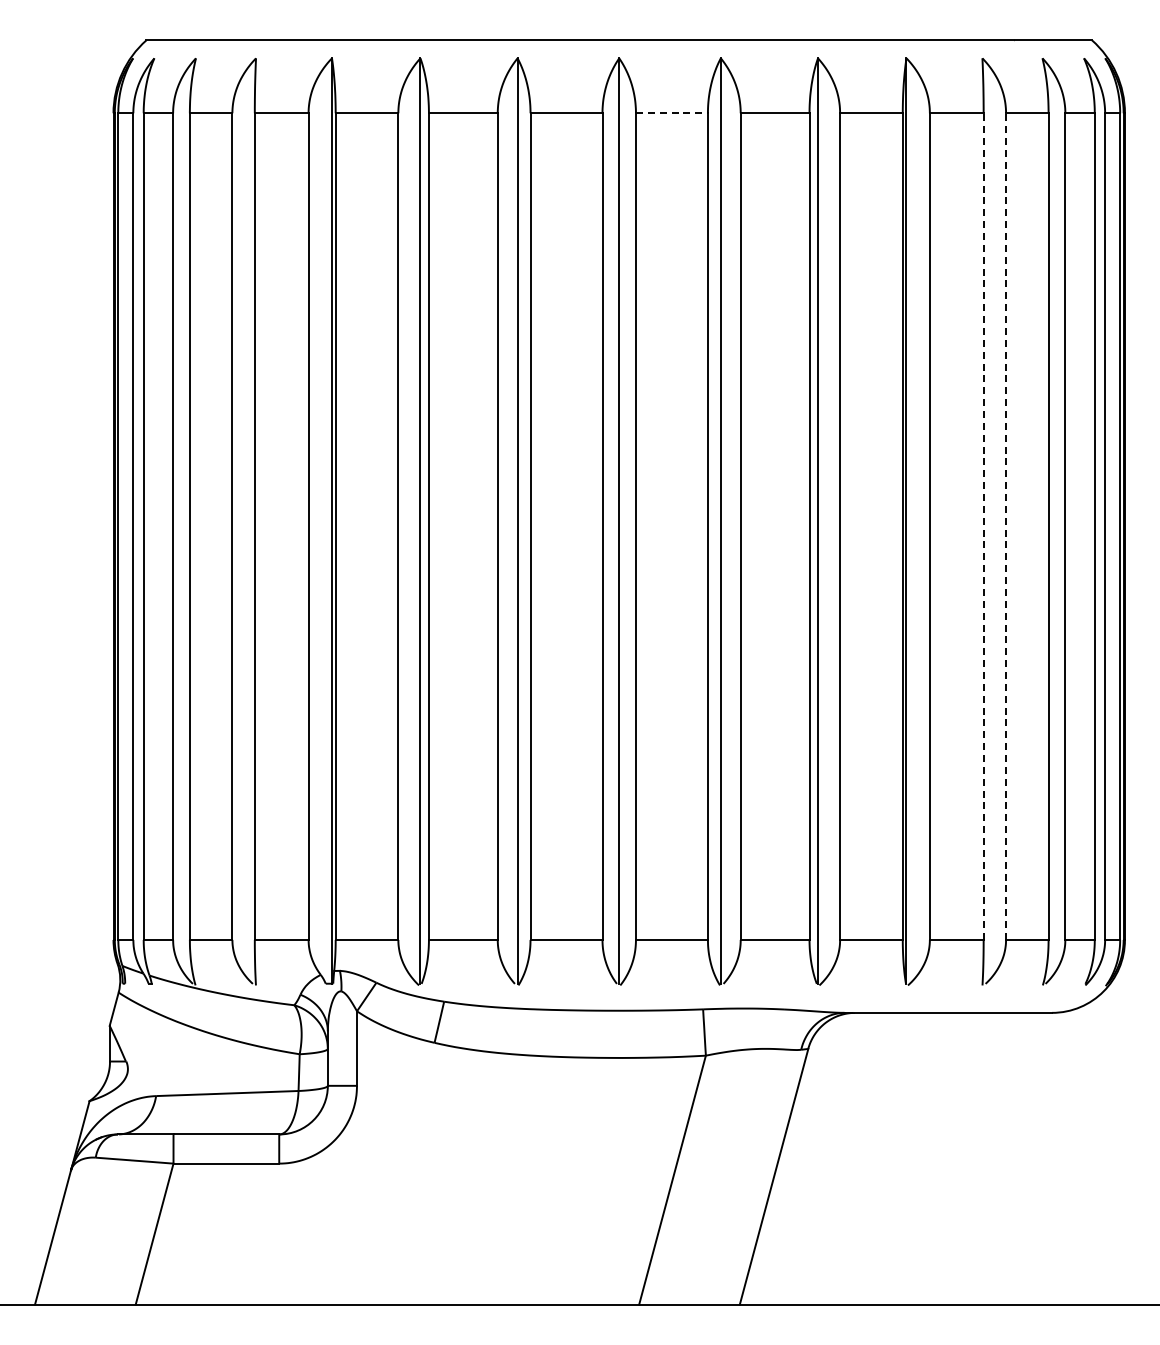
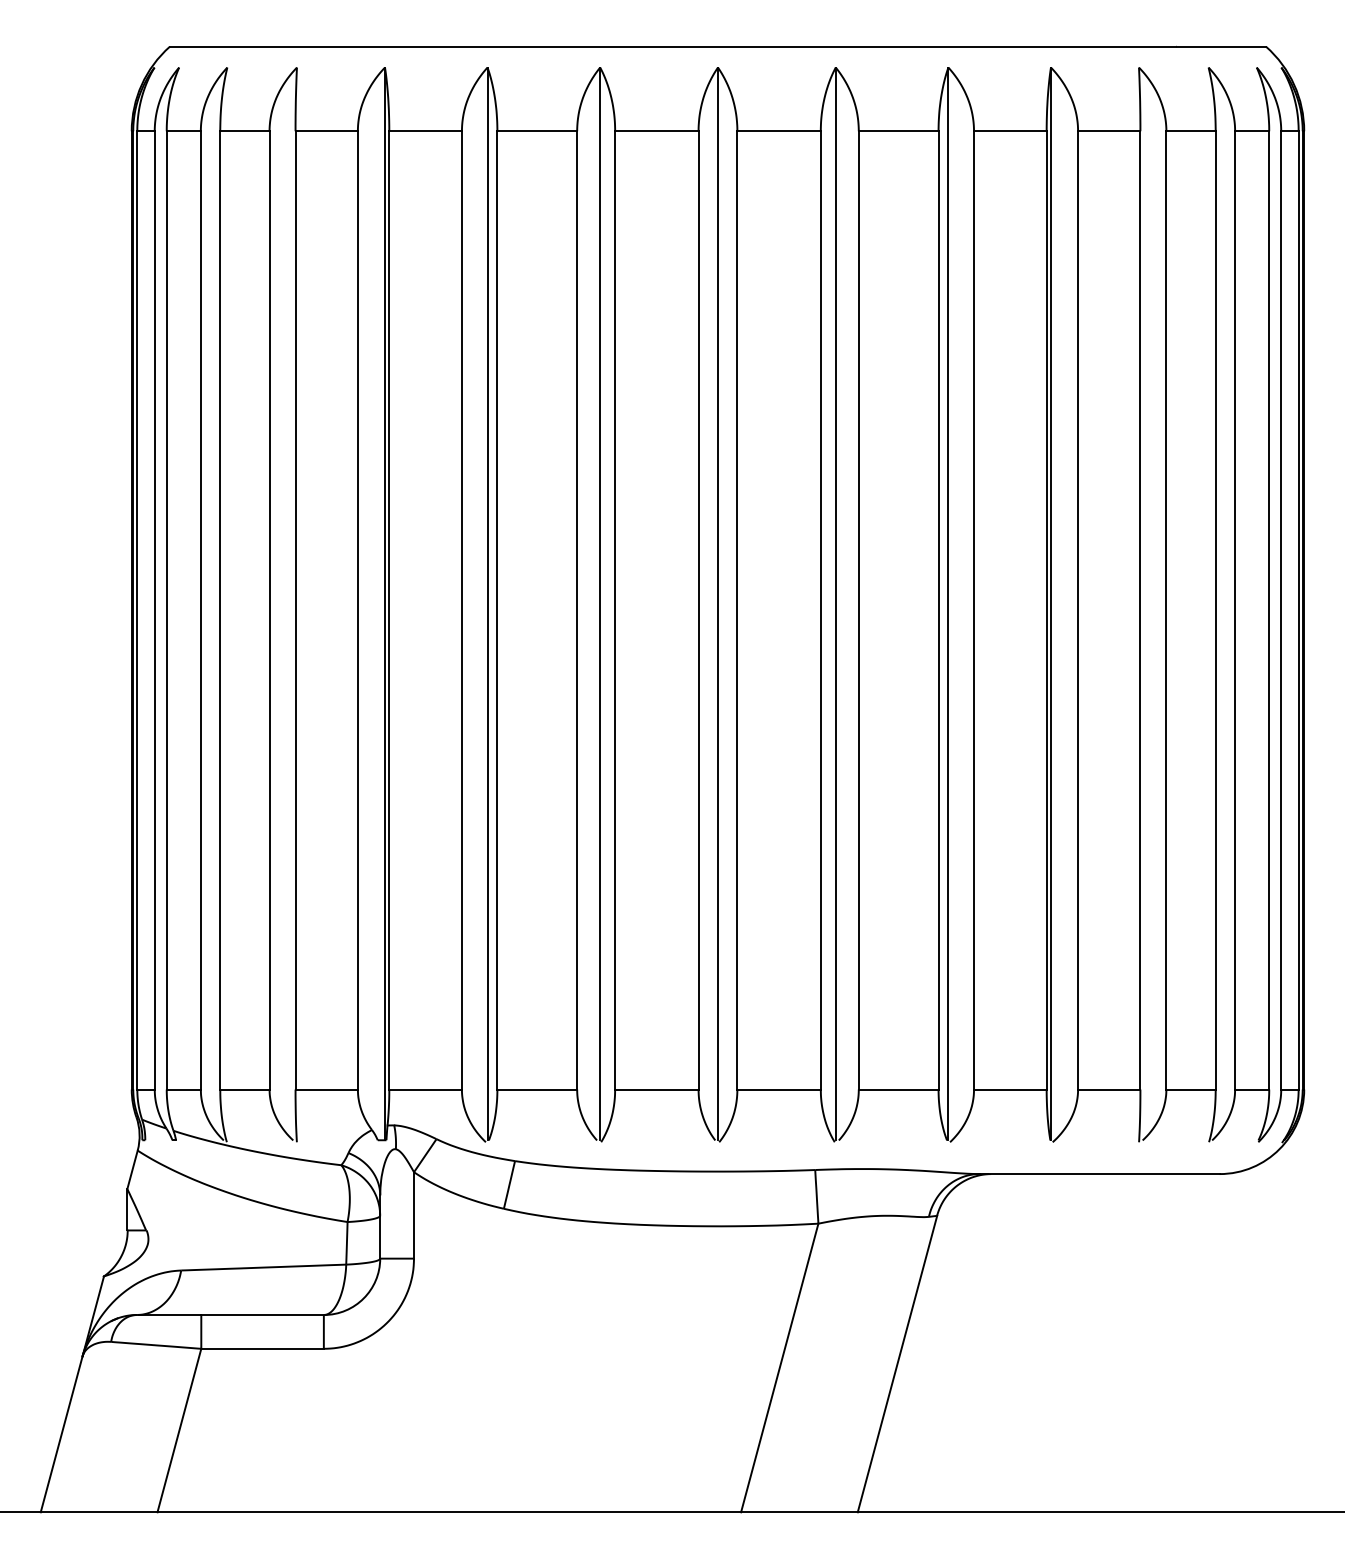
line: (671, 113) -> (778, 131), dashed -> solid
line: (983, 526) -> (1140, 610), dashed -> solid
line: (1006, 526) -> (1166, 610), dashed -> solid

